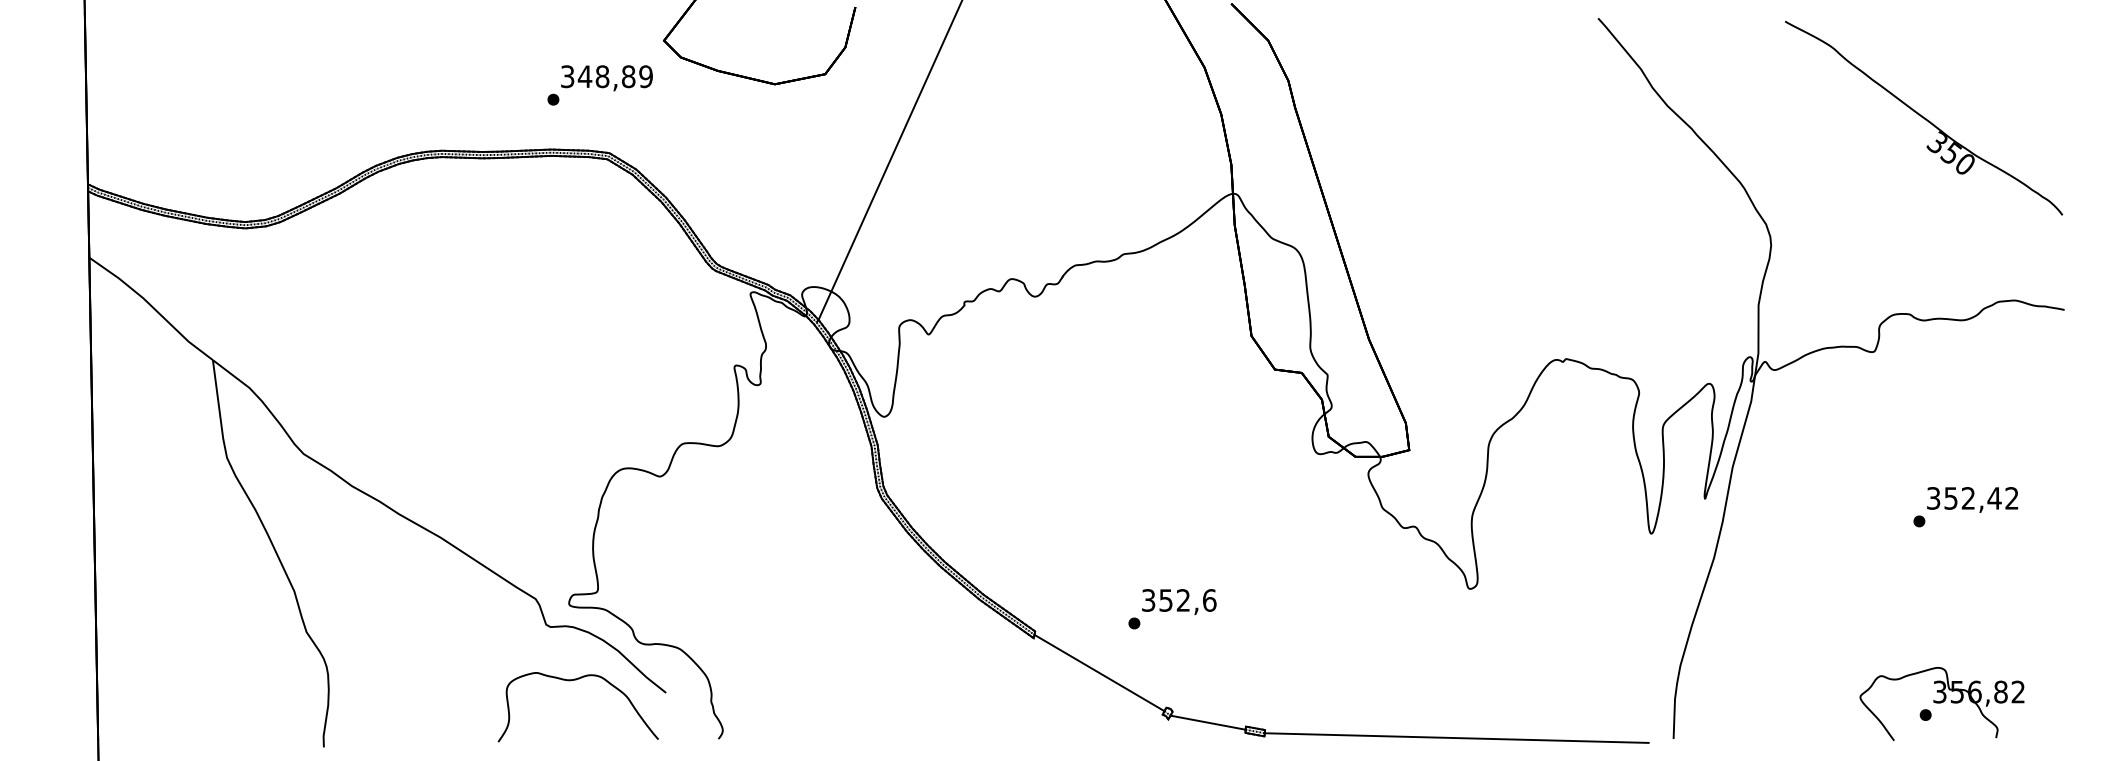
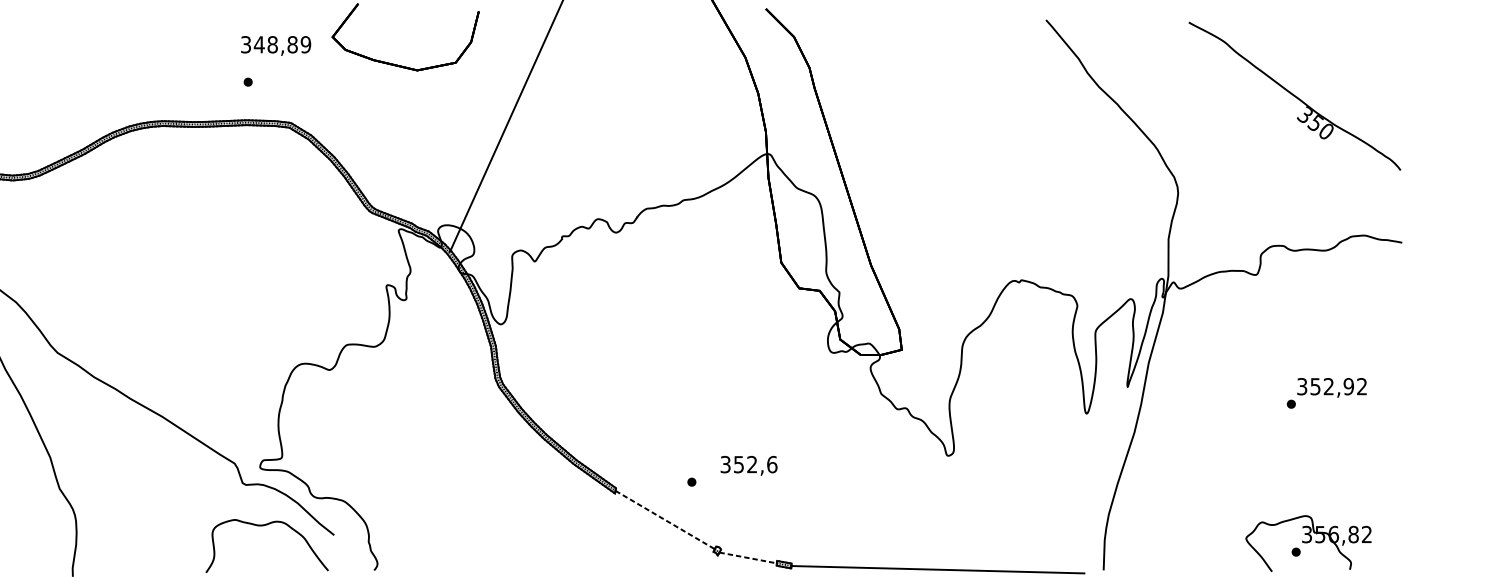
text: (606, 78) -> (275, 46), moved
text: (1994, 498) -> (1348, 386), 352,42 -> 352,92
text: (1179, 602) -> (749, 466), moved
line: (1099, 673) -> (665, 520), solid -> dashed
line: (1208, 722) -> (748, 557), solid -> dashed

